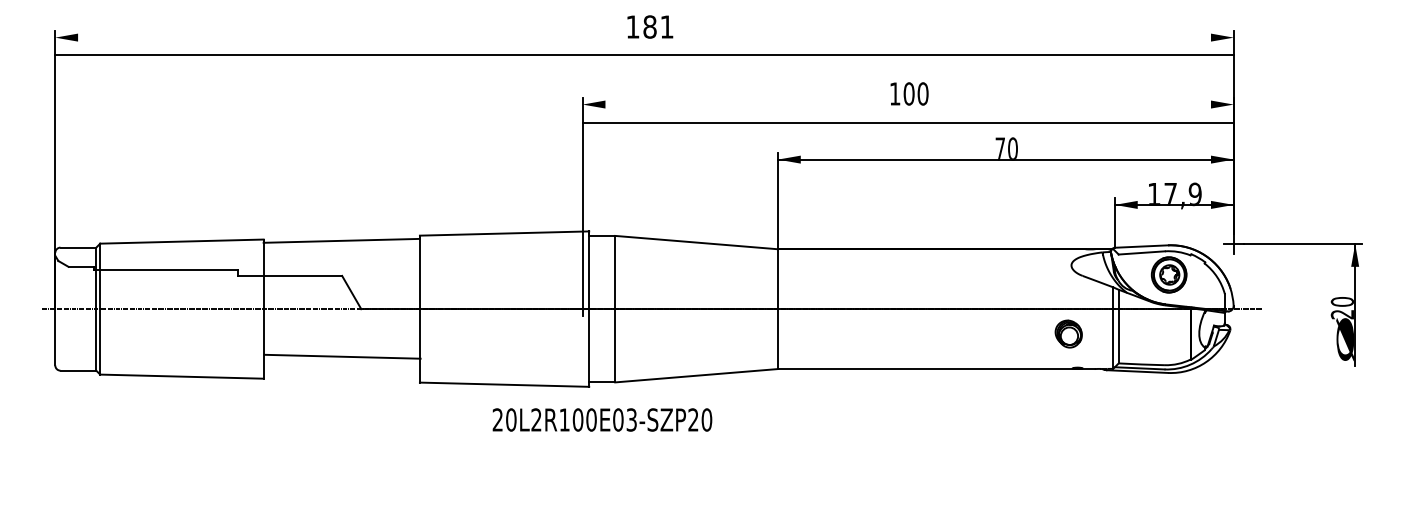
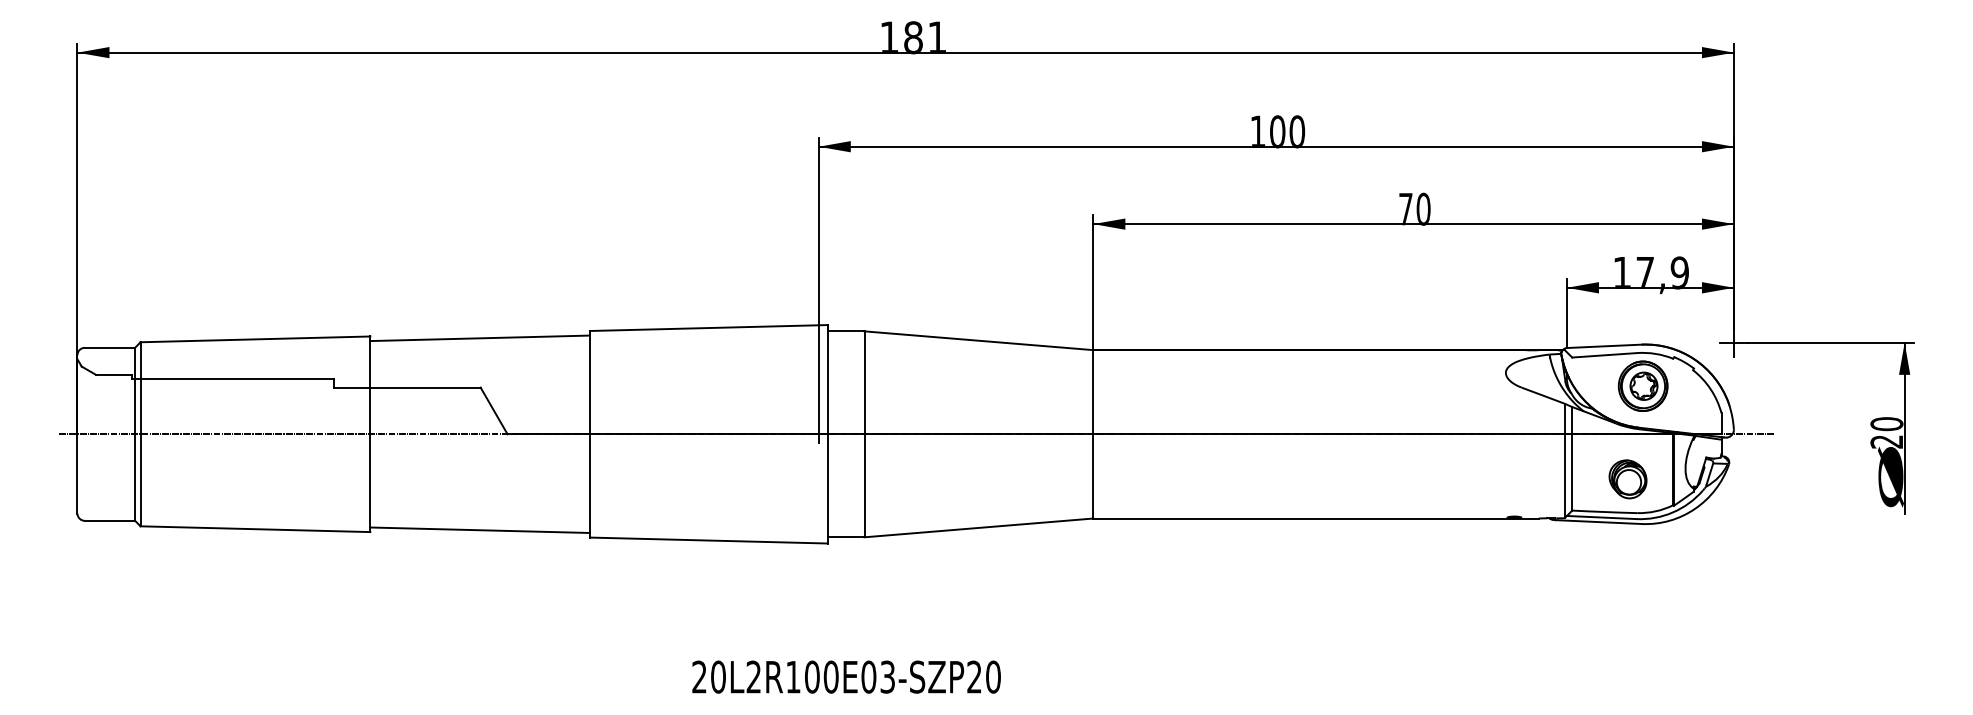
line: (644, 54) -> (905, 52), moved
line: (907, 122) -> (1275, 146), moved
part: (1068, 334) -> (1627, 479), moved
line: (342, 356) -> (479, 530), moved
text: (602, 419) -> (846, 676), moved

